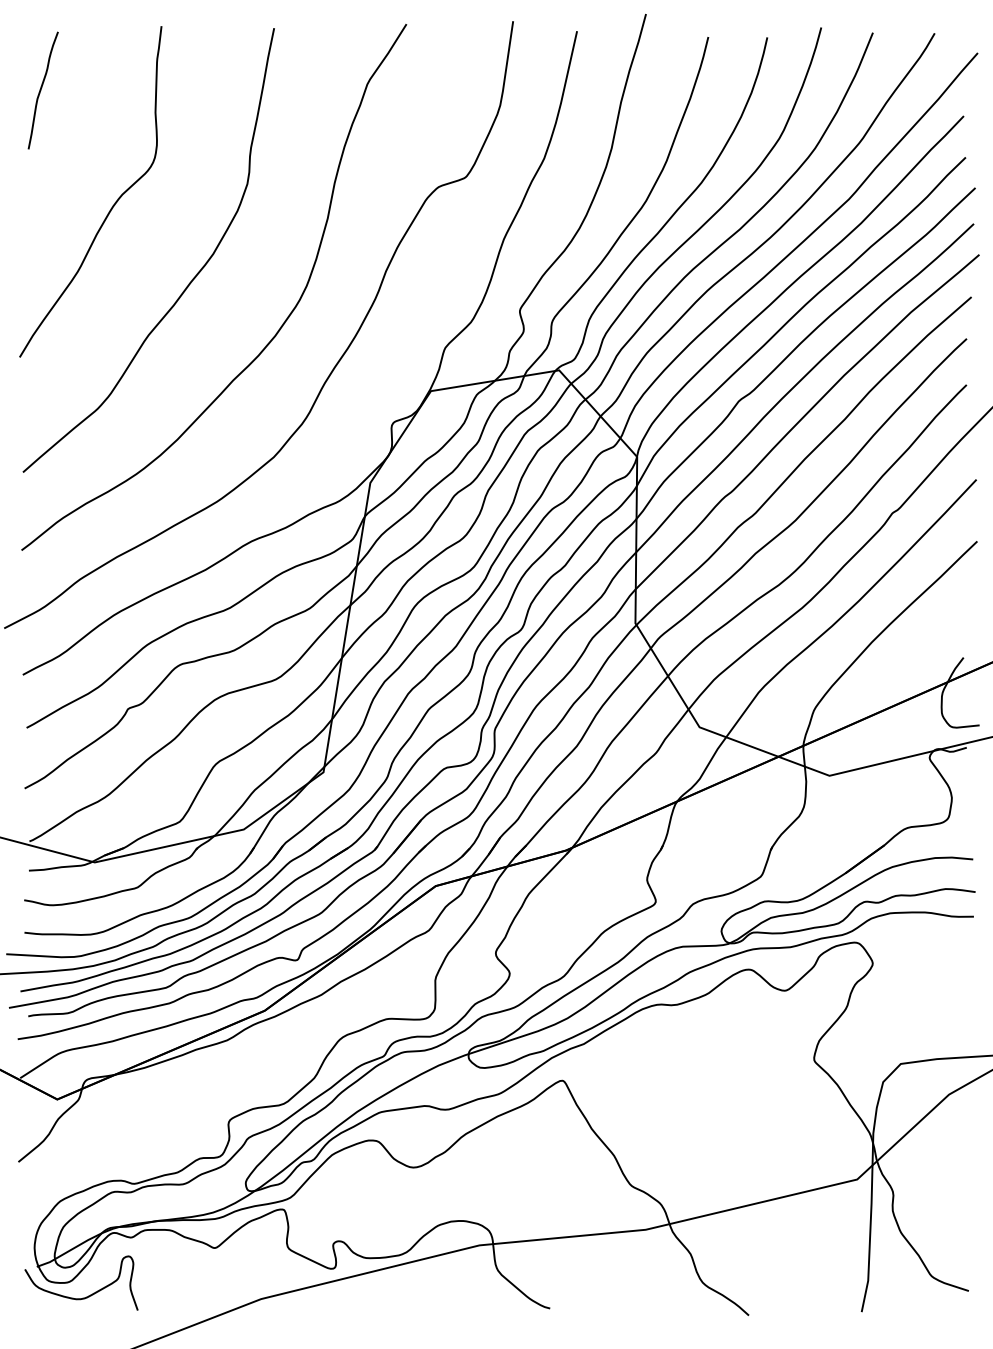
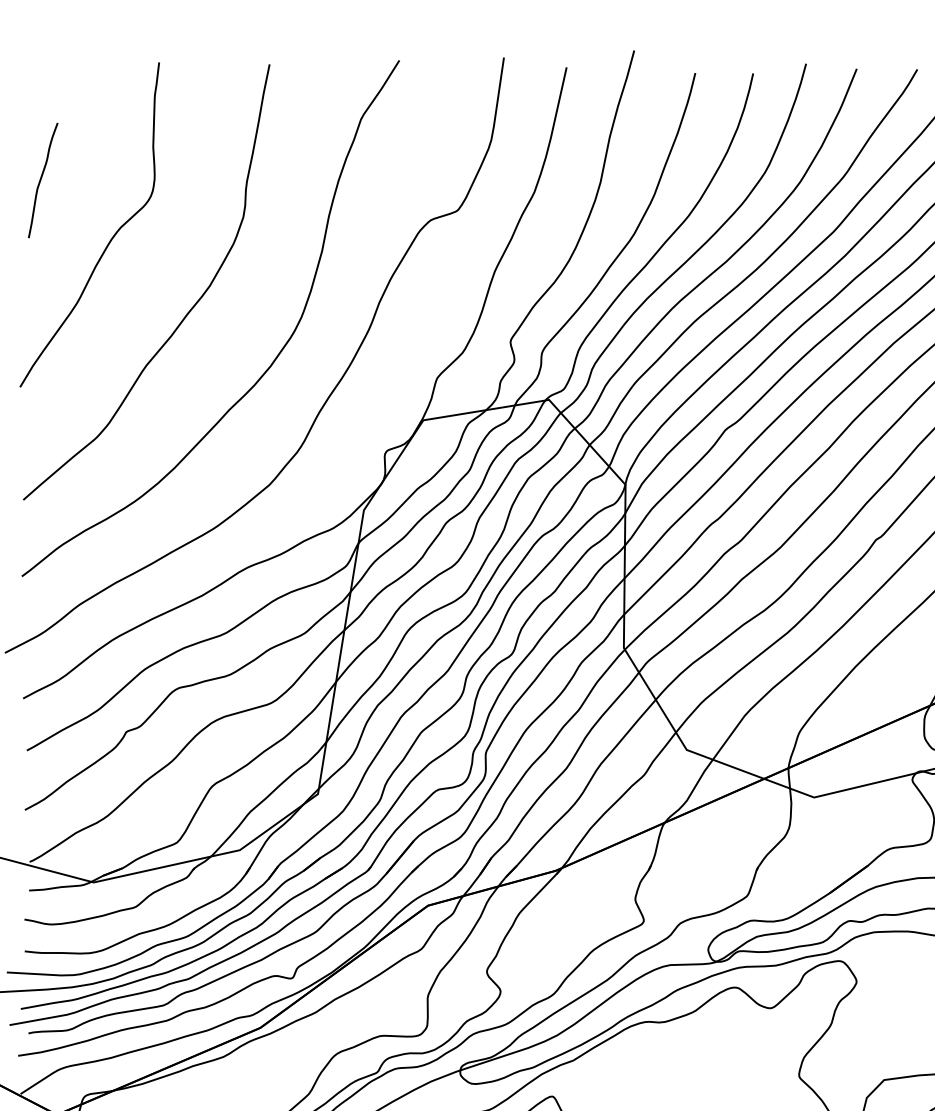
curve: (41, 90) -> (41, 180), moved

